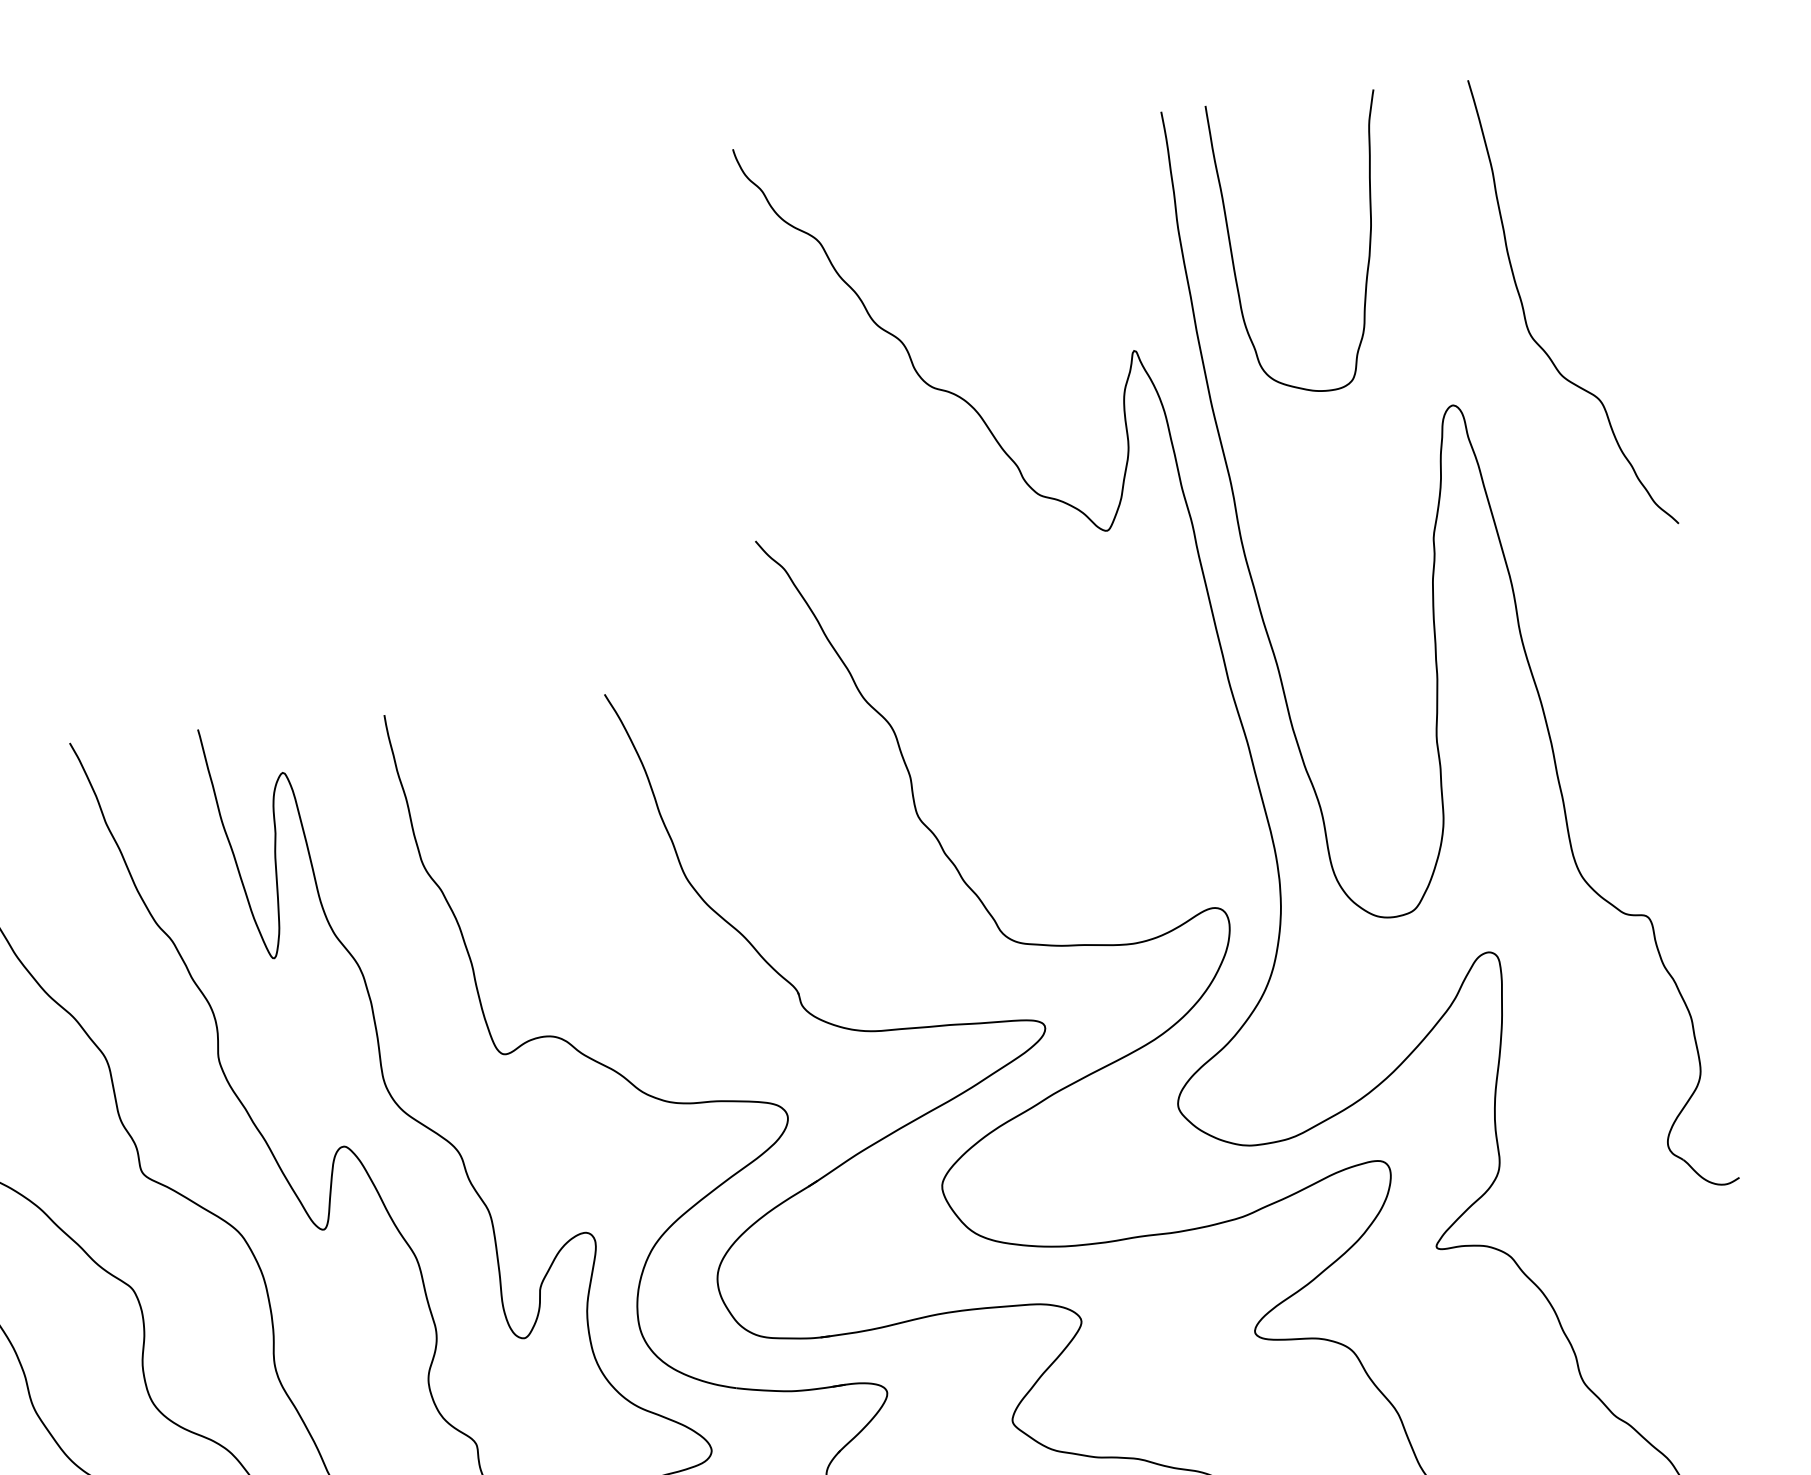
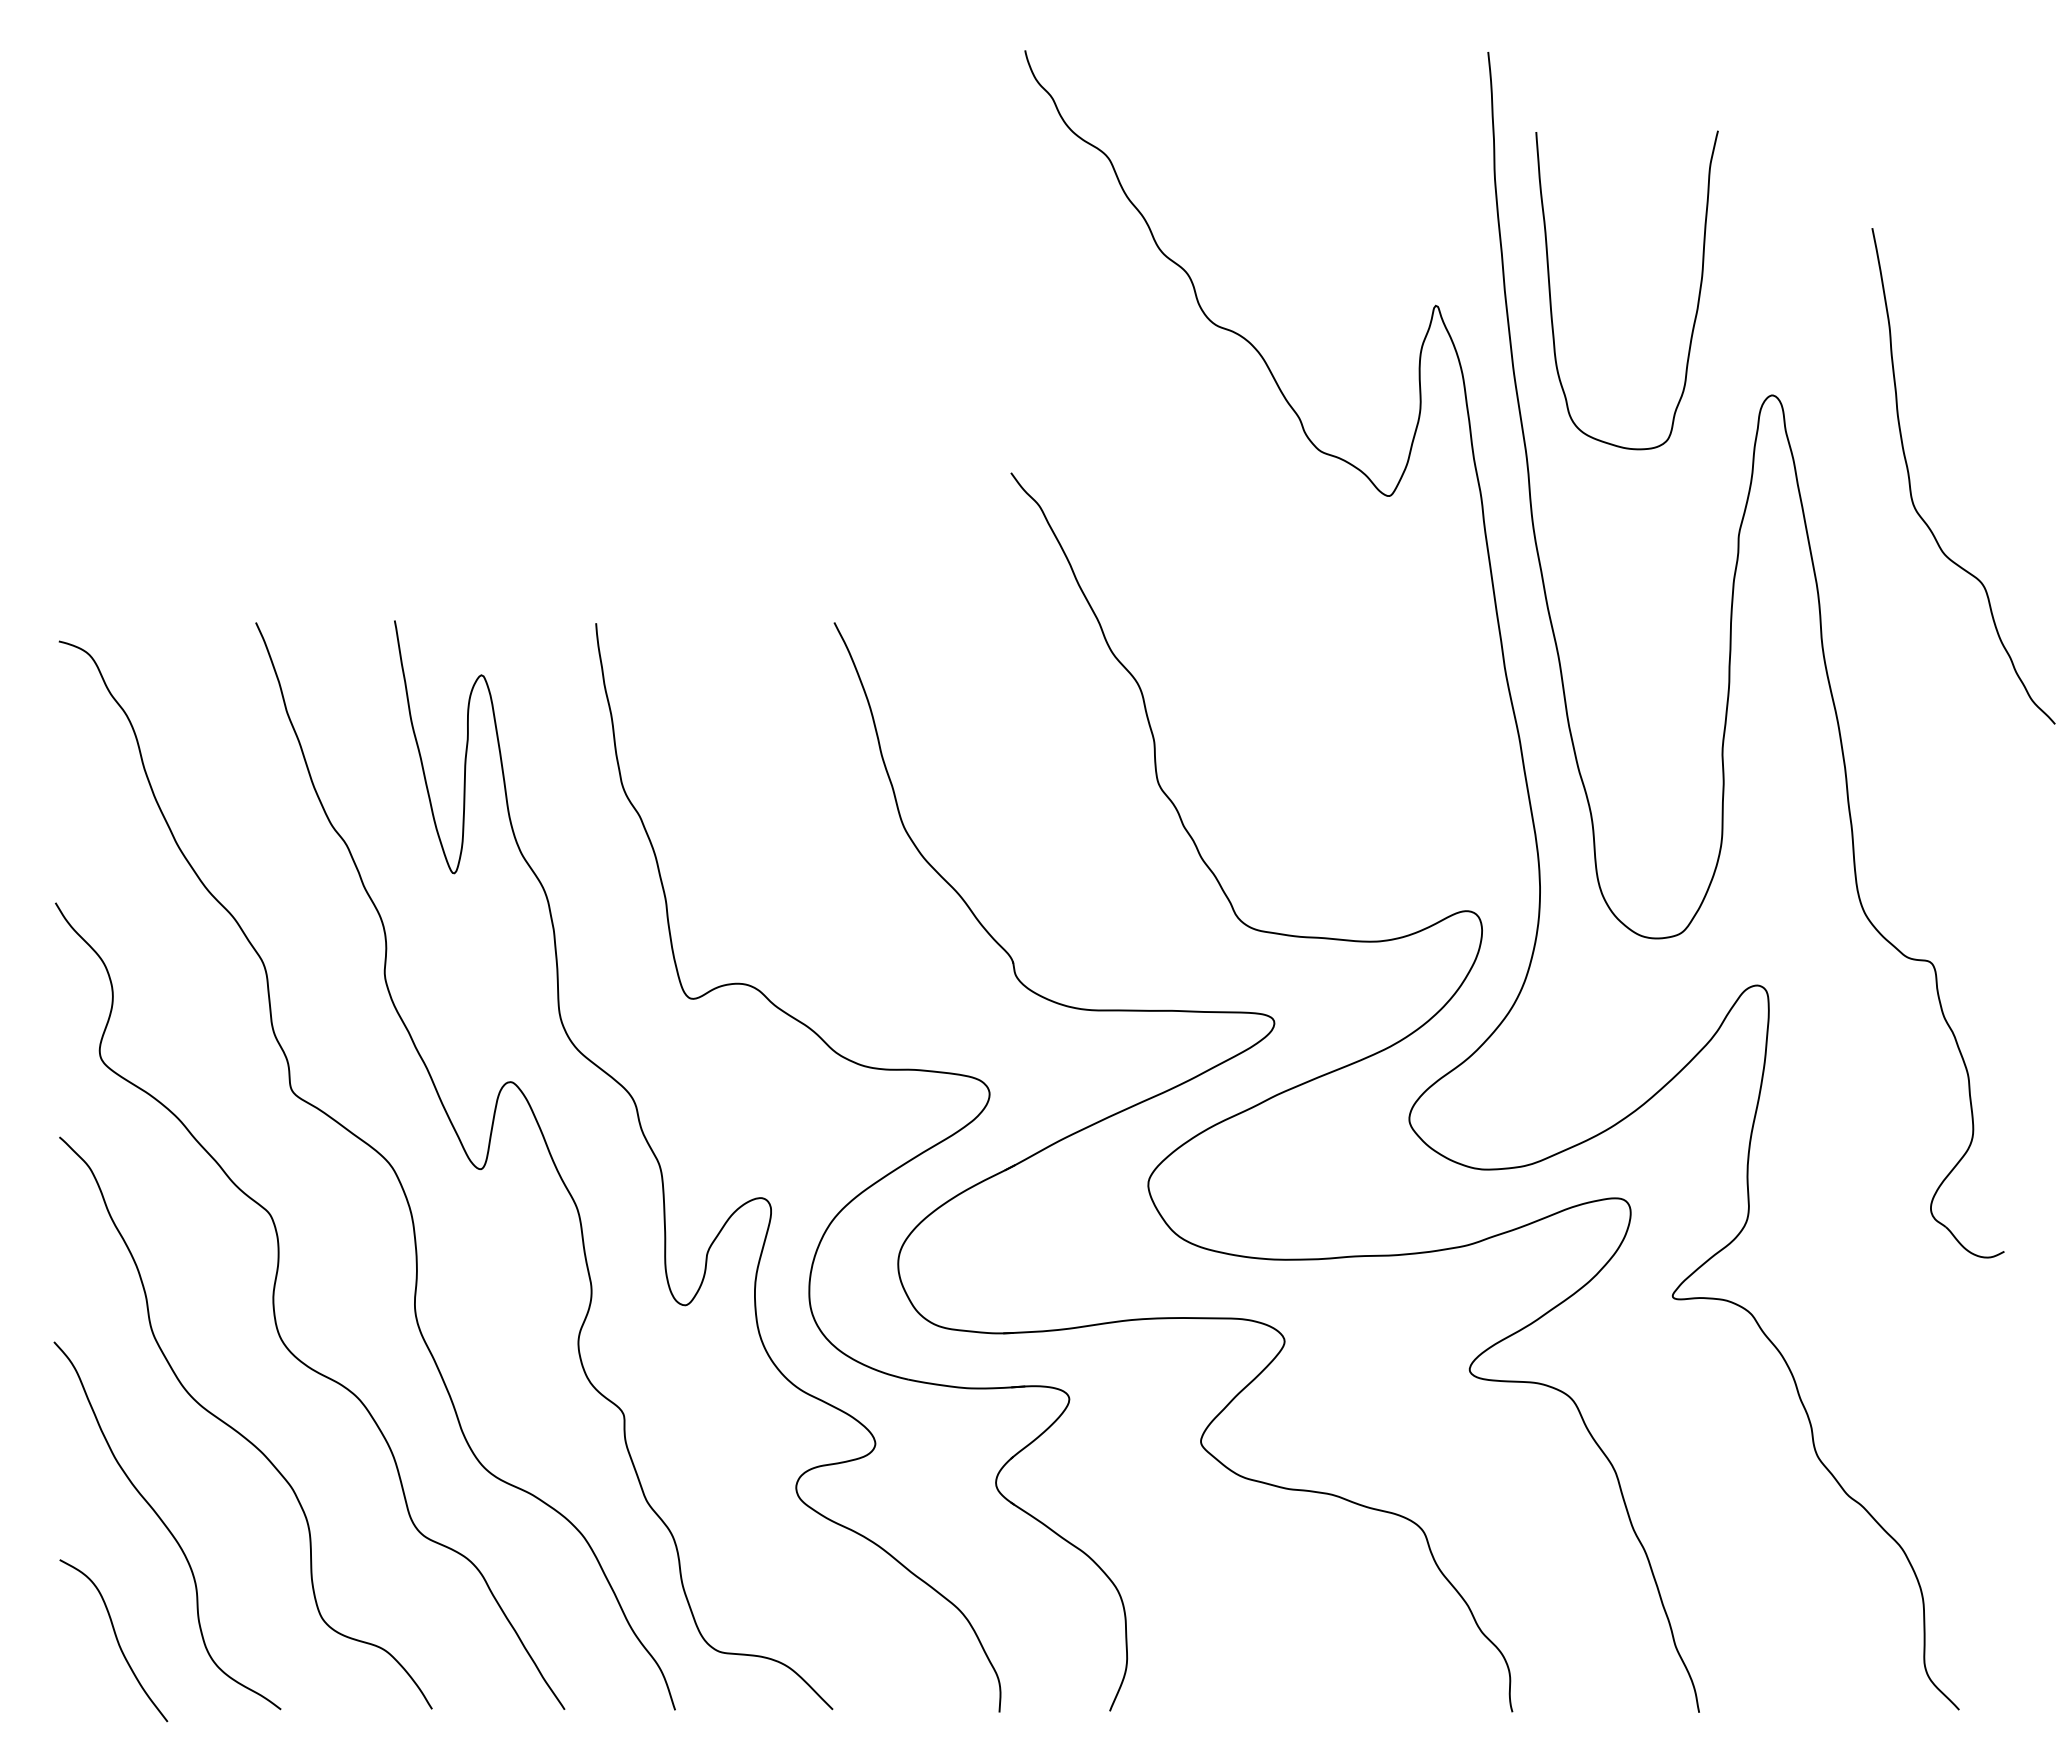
curve: (1368, 248) -> (1697, 300), moved
curve: (1524, 309) -> (1910, 479), moved

